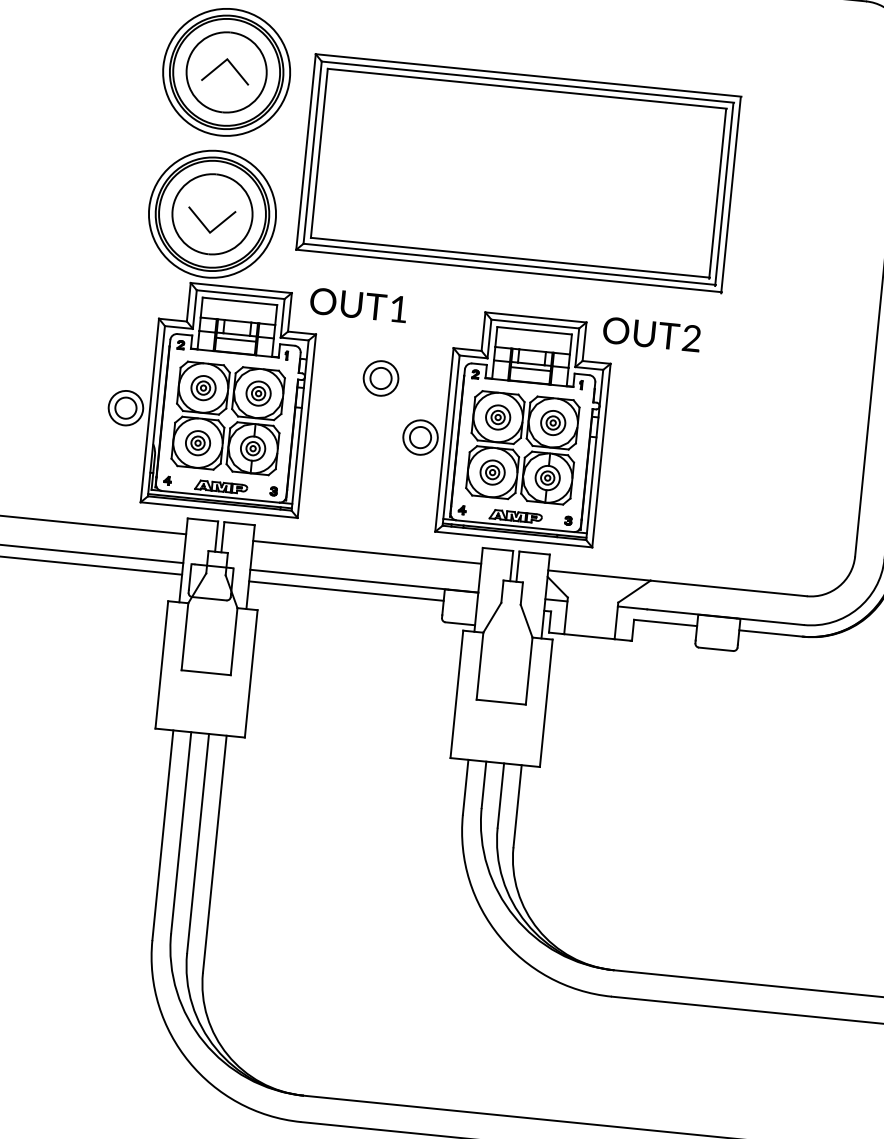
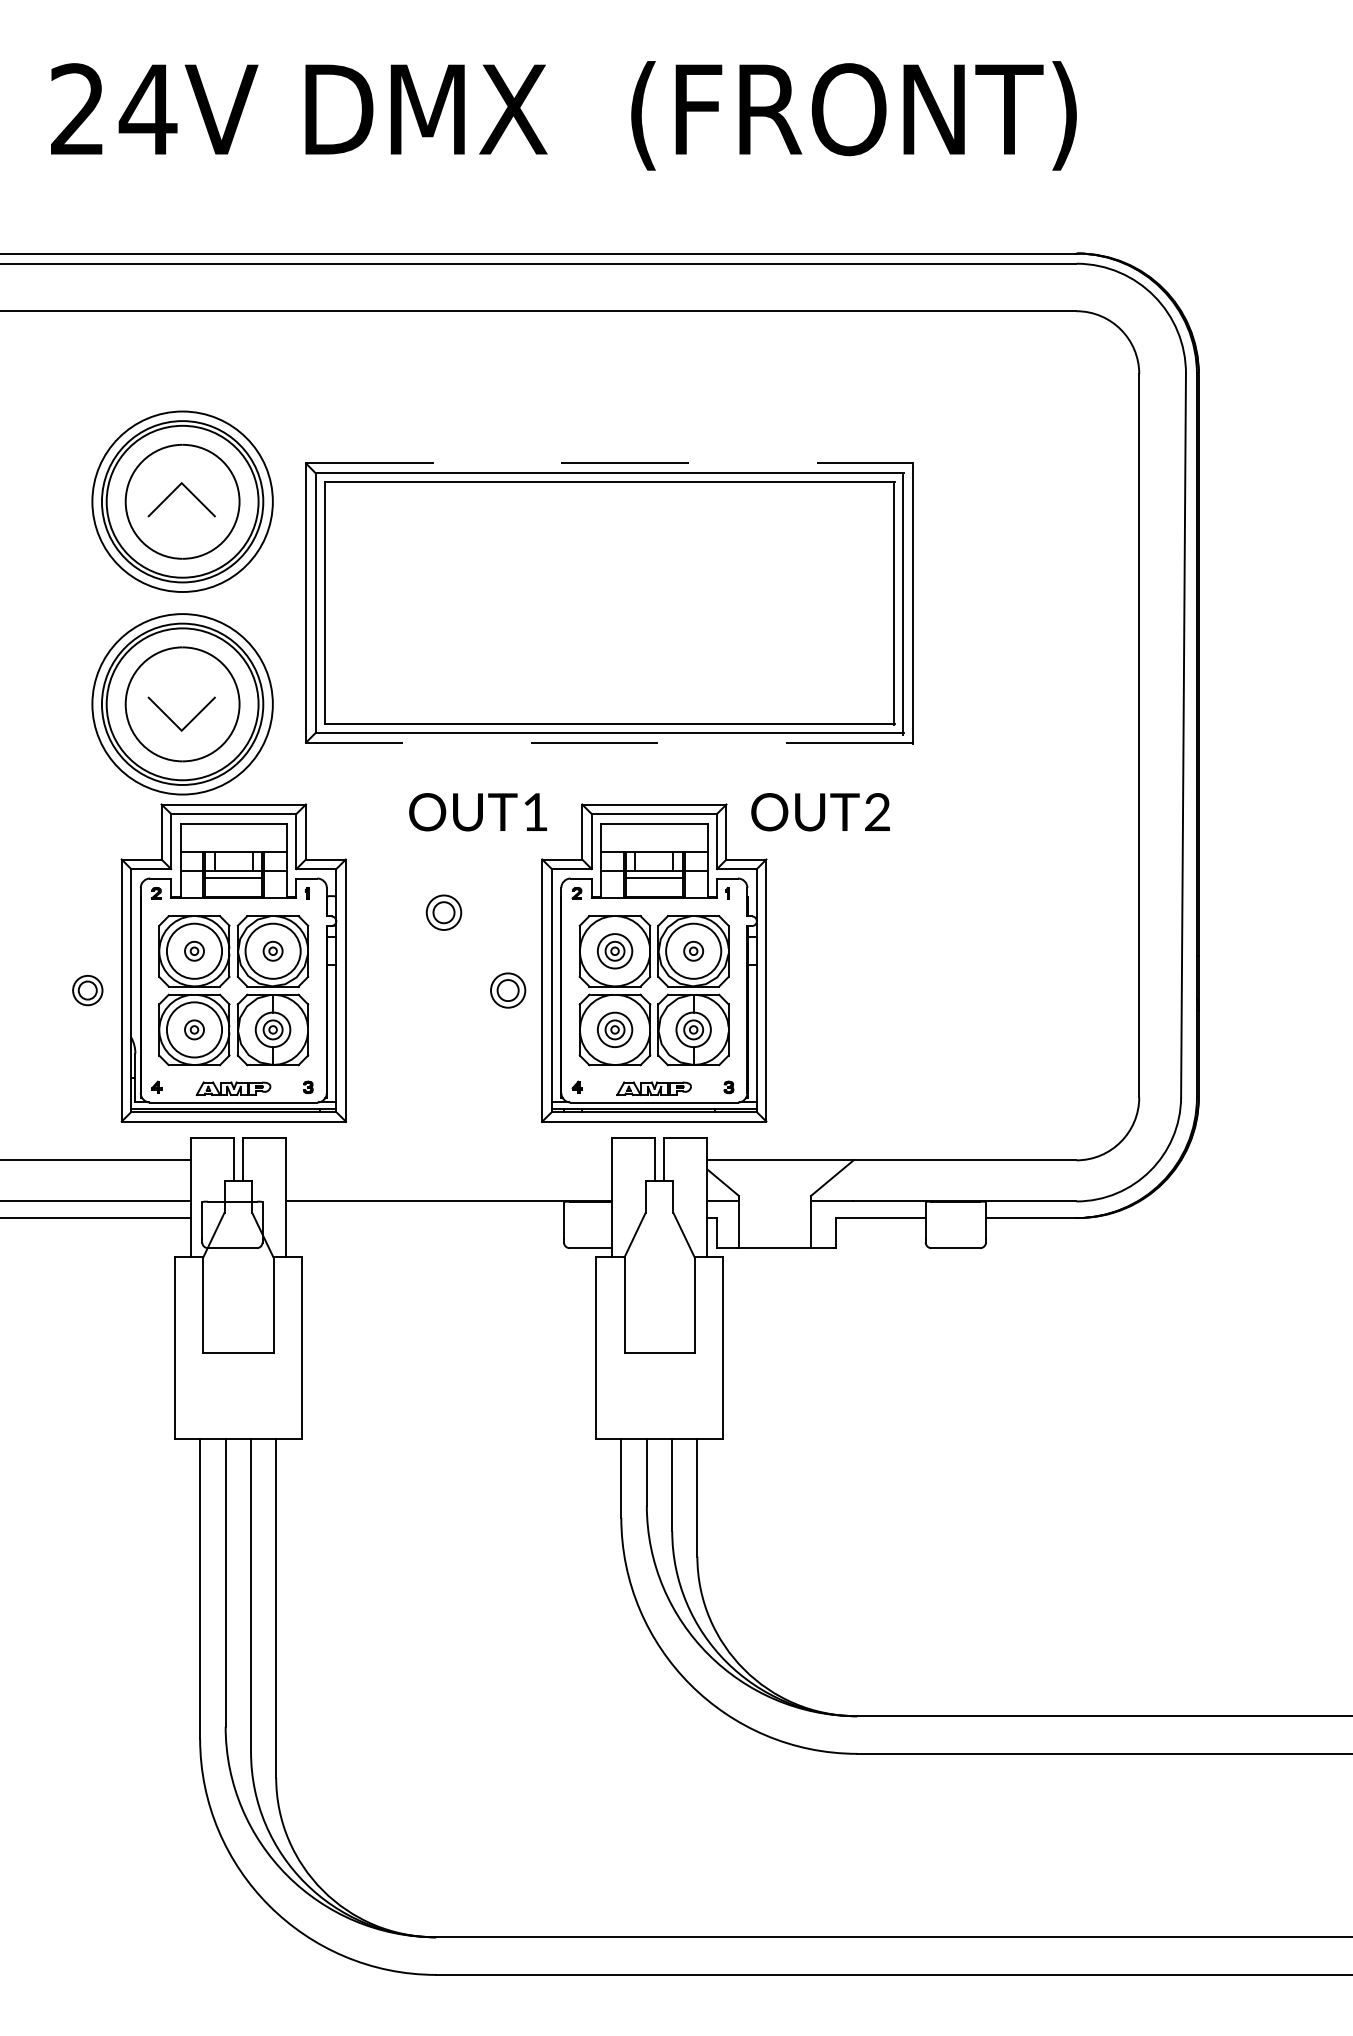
line: (528, 75) -> (609, 463), solid -> dashed
line: (508, 270) -> (609, 742), solid -> dashed
text: (358, 305) -> (477, 812), moved
part: (380, 378) -> (443, 912), size x0.7
circle: (203, 388) -> (194, 951), size x1.6
circle: (258, 393) -> (272, 951), size x1.6
part: (125, 408) -> (87, 990), size x0.6
circle: (553, 423) -> (693, 951), size x1.6
part: (420, 437) -> (507, 990), size x0.7
circle: (198, 442) -> (194, 1029), size x1.6
line: (366, 552) -> (448, 1160), removed
line: (346, 591) -> (425, 1218), removed

